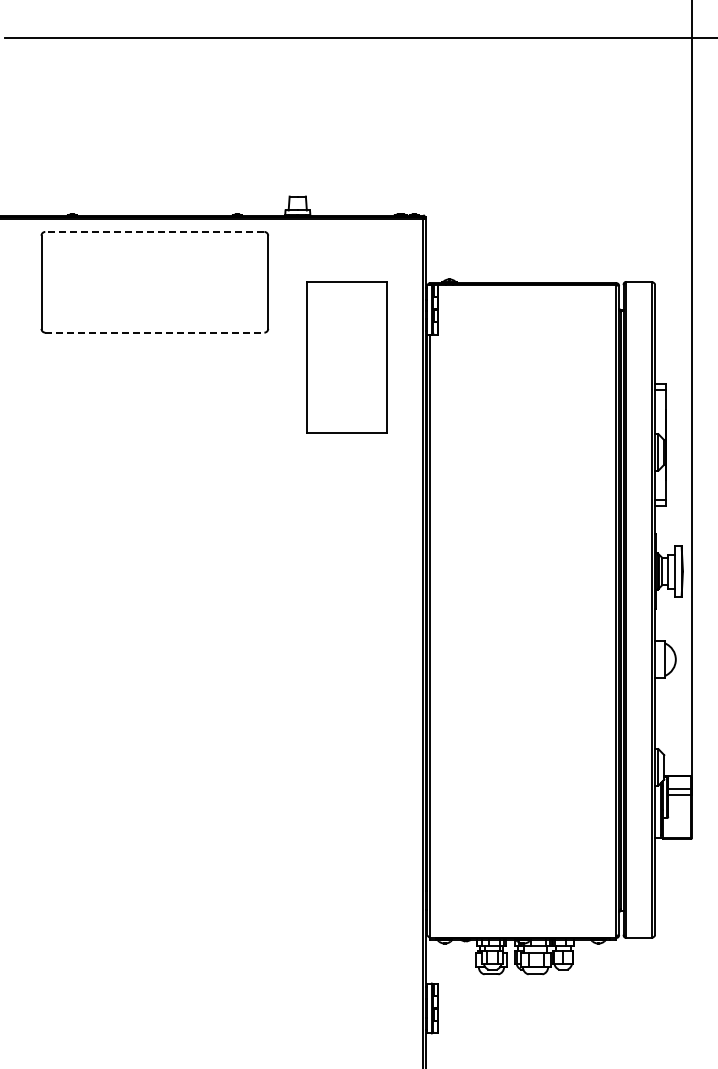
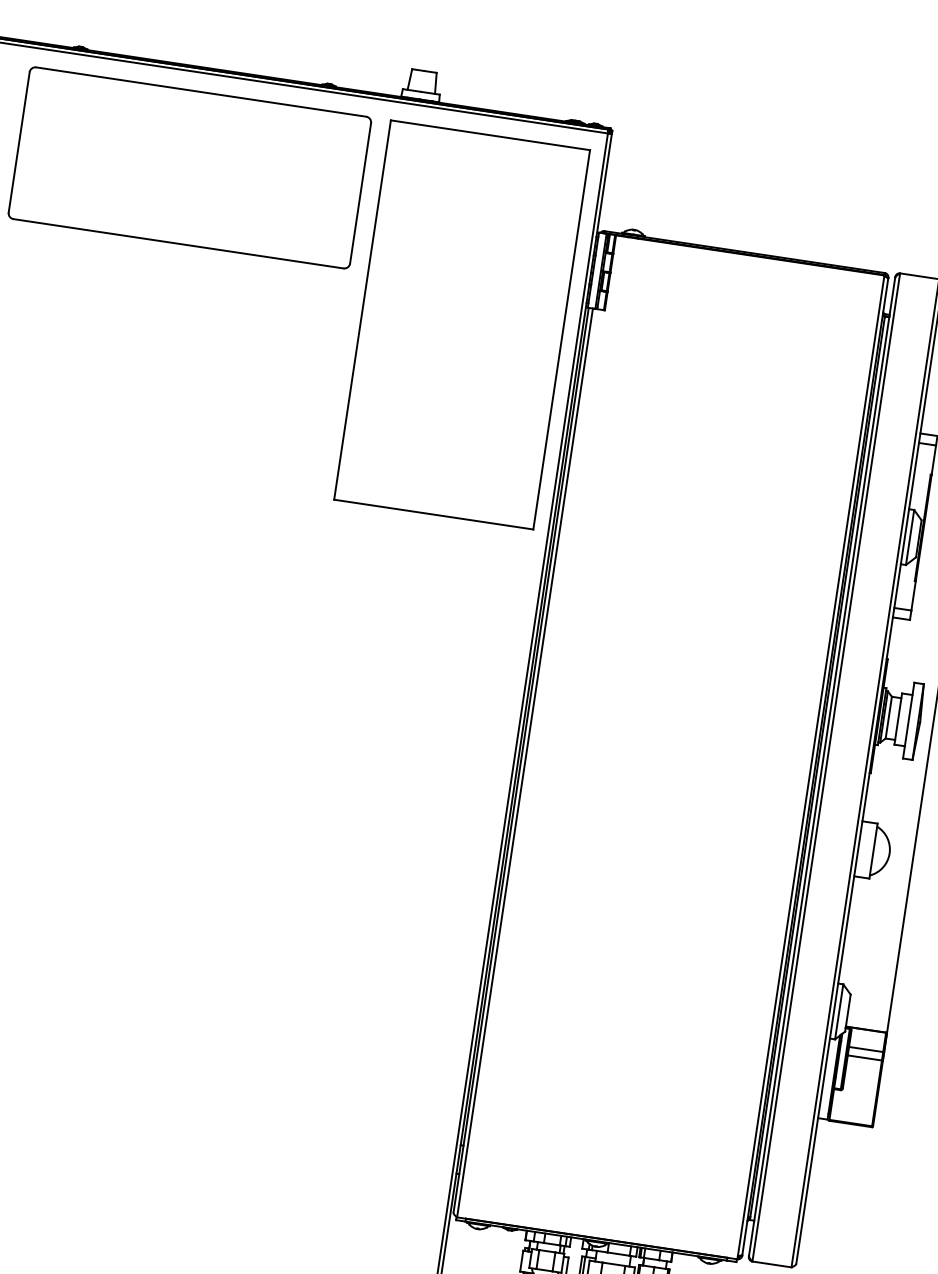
line: (154, 231) -> (200, 91), dashed -> solid
line: (154, 332) -> (178, 243), dashed -> solid
part: (346, 357) -> (461, 324), size x1.67

